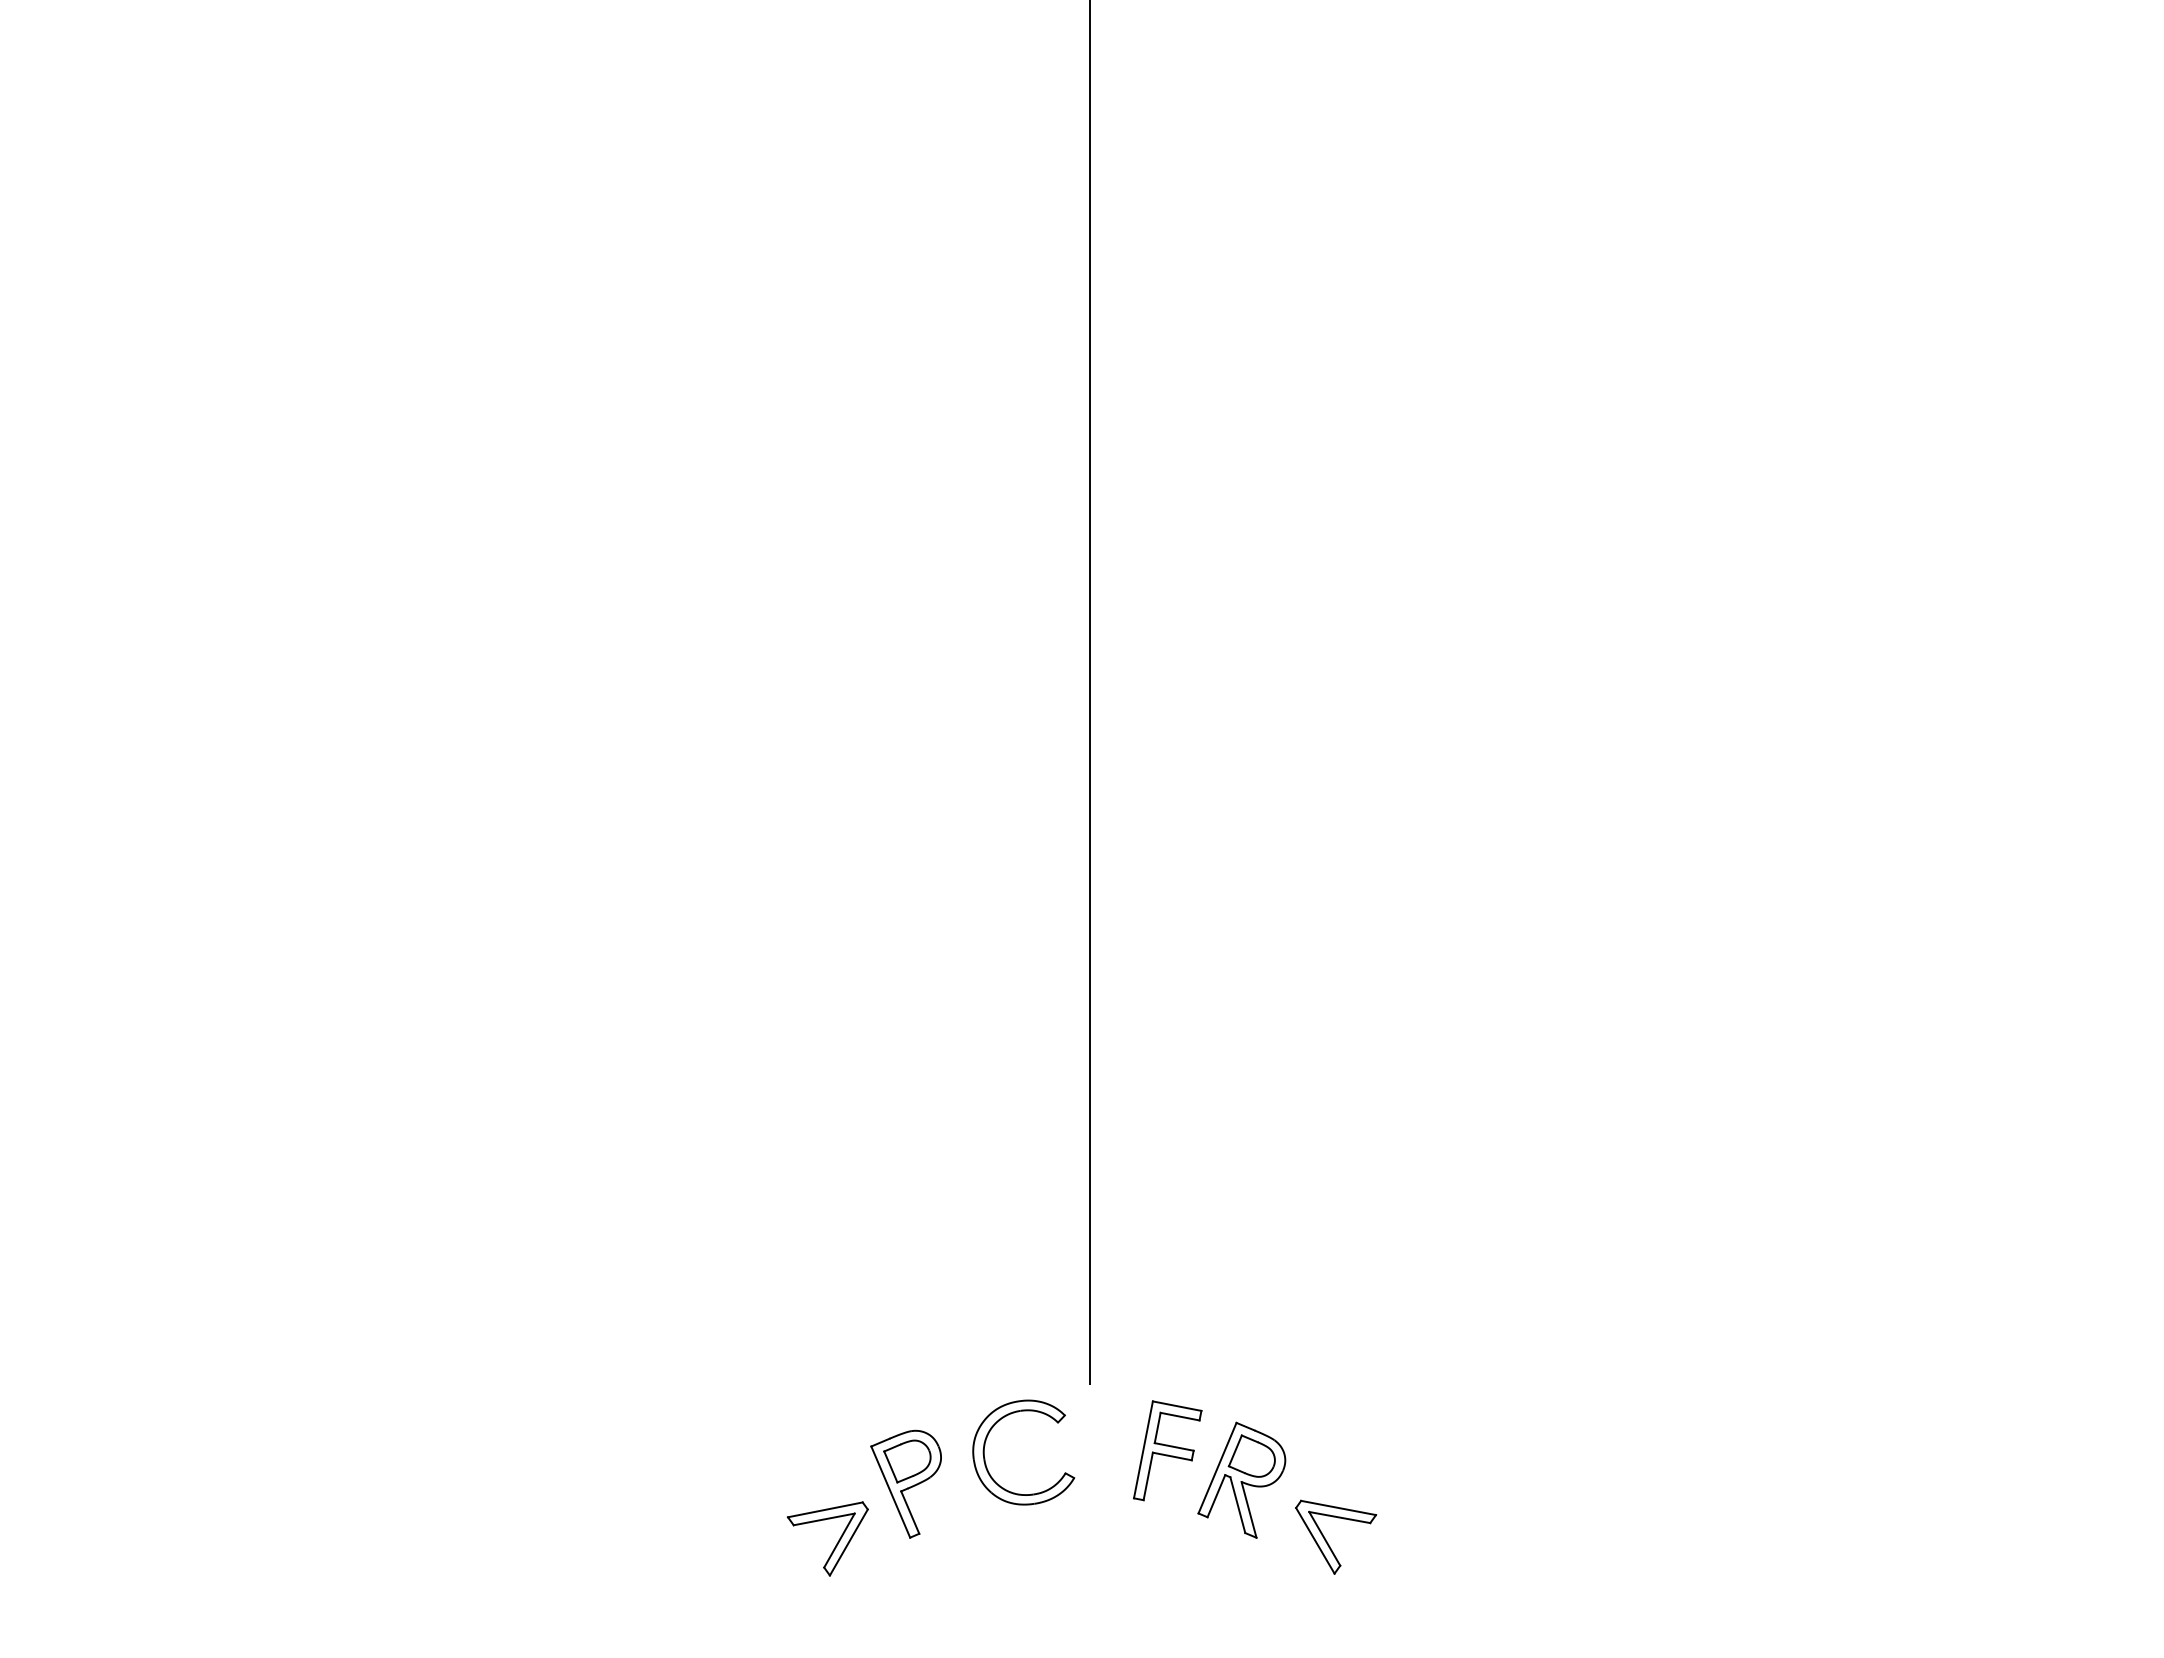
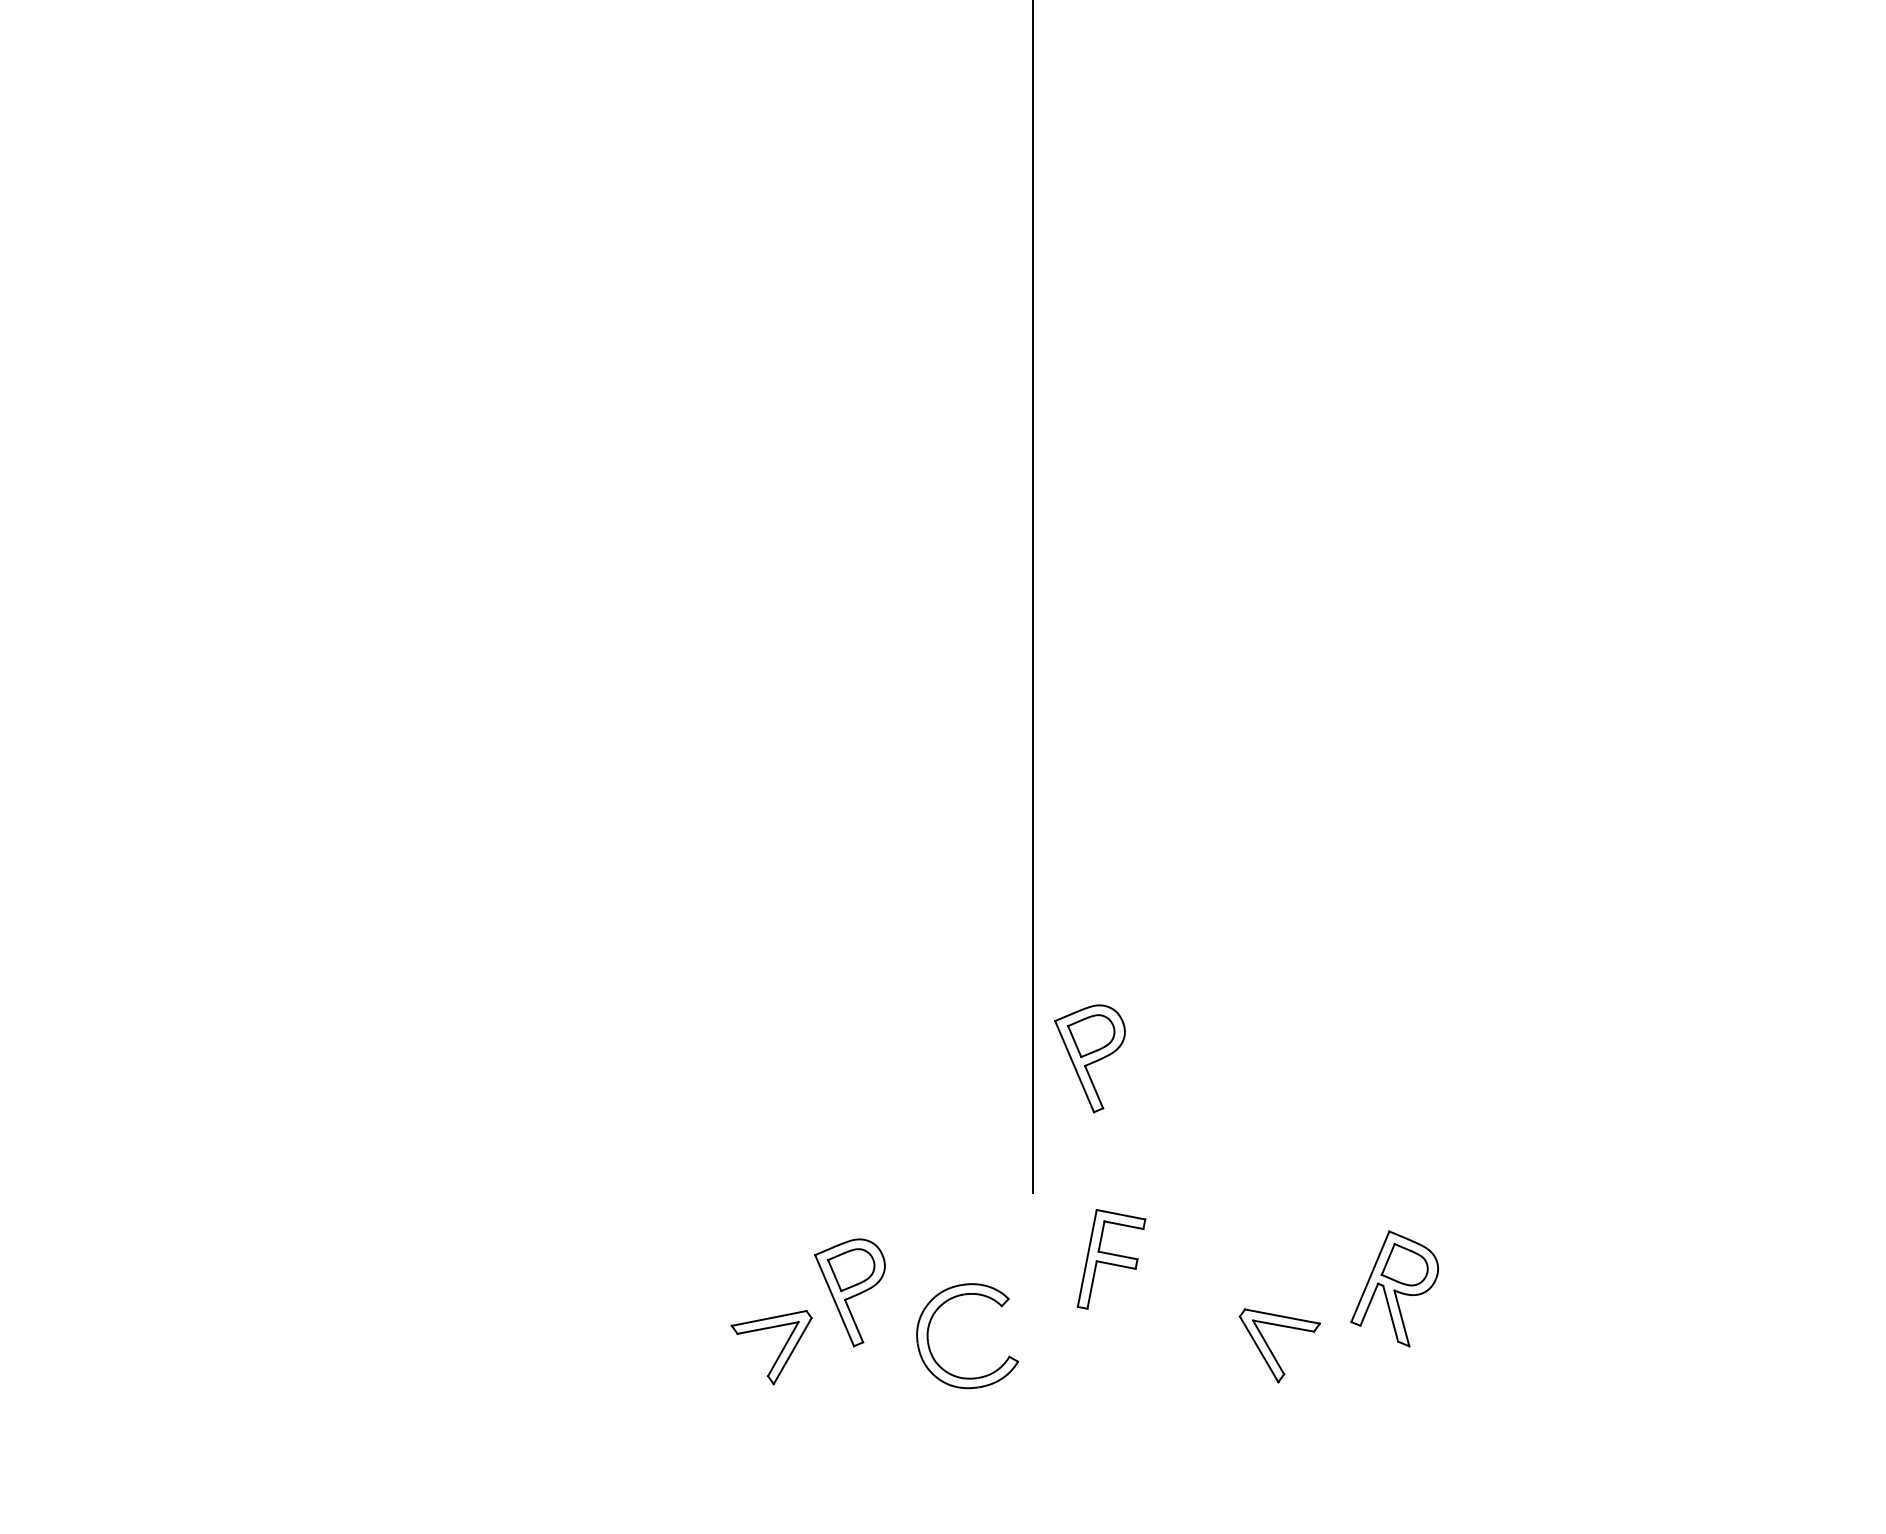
part: (1145, 1249) -> (1089, 1058), added
part: (985, 1446) -> (929, 1330), moved
part: (1241, 1479) -> (1394, 1288), moved

